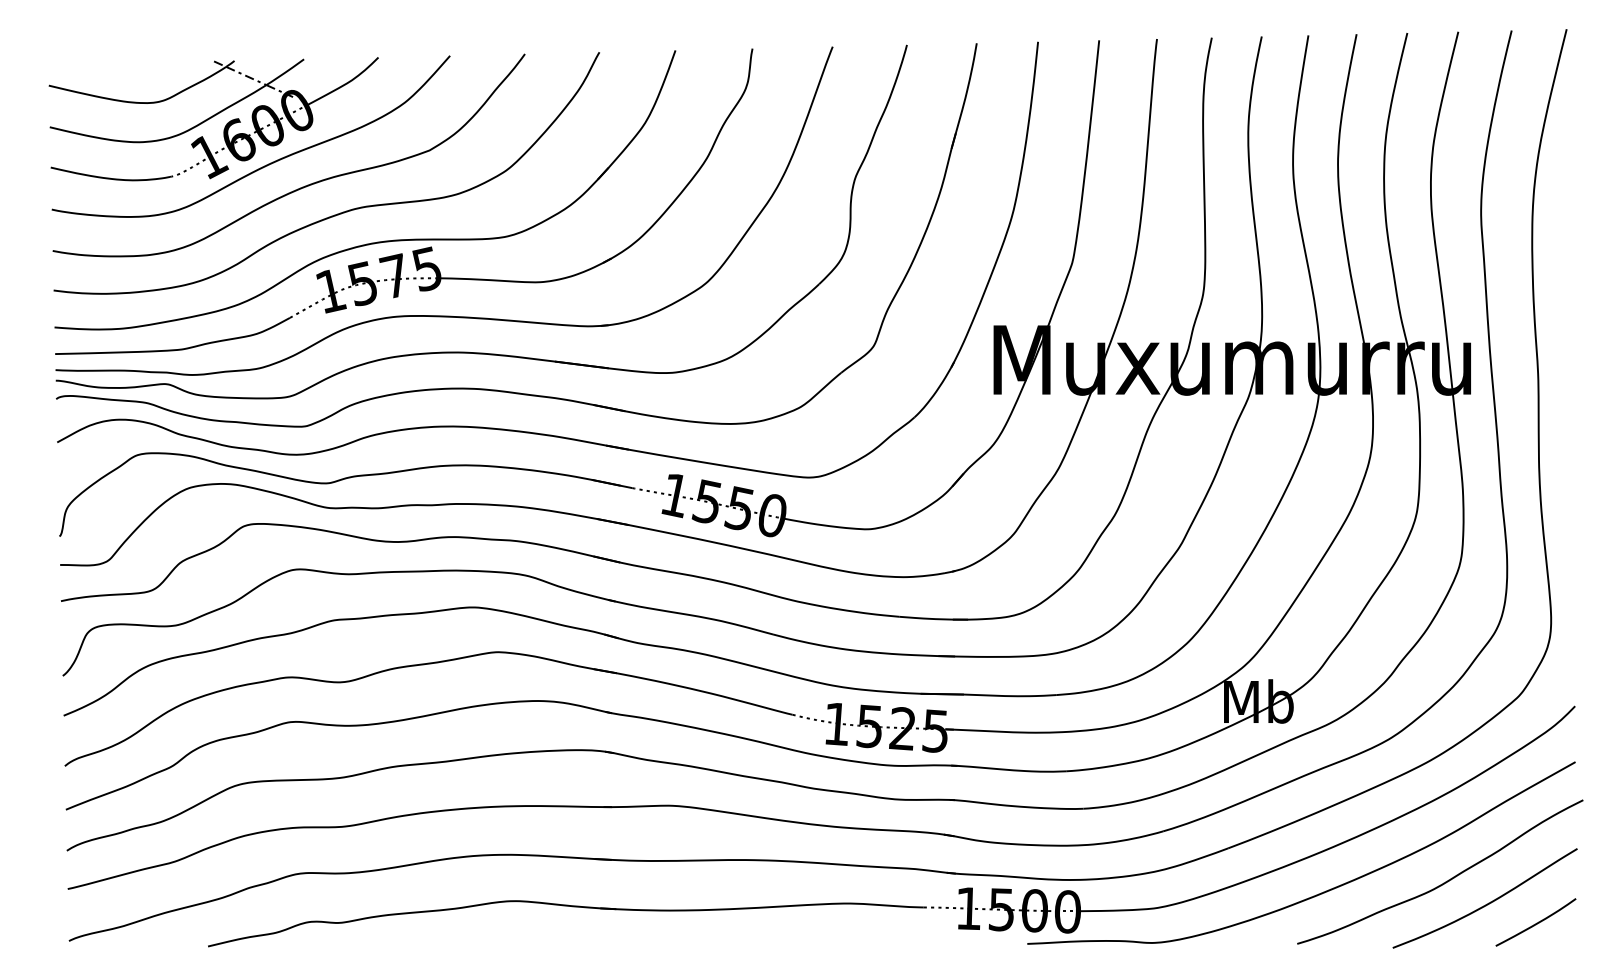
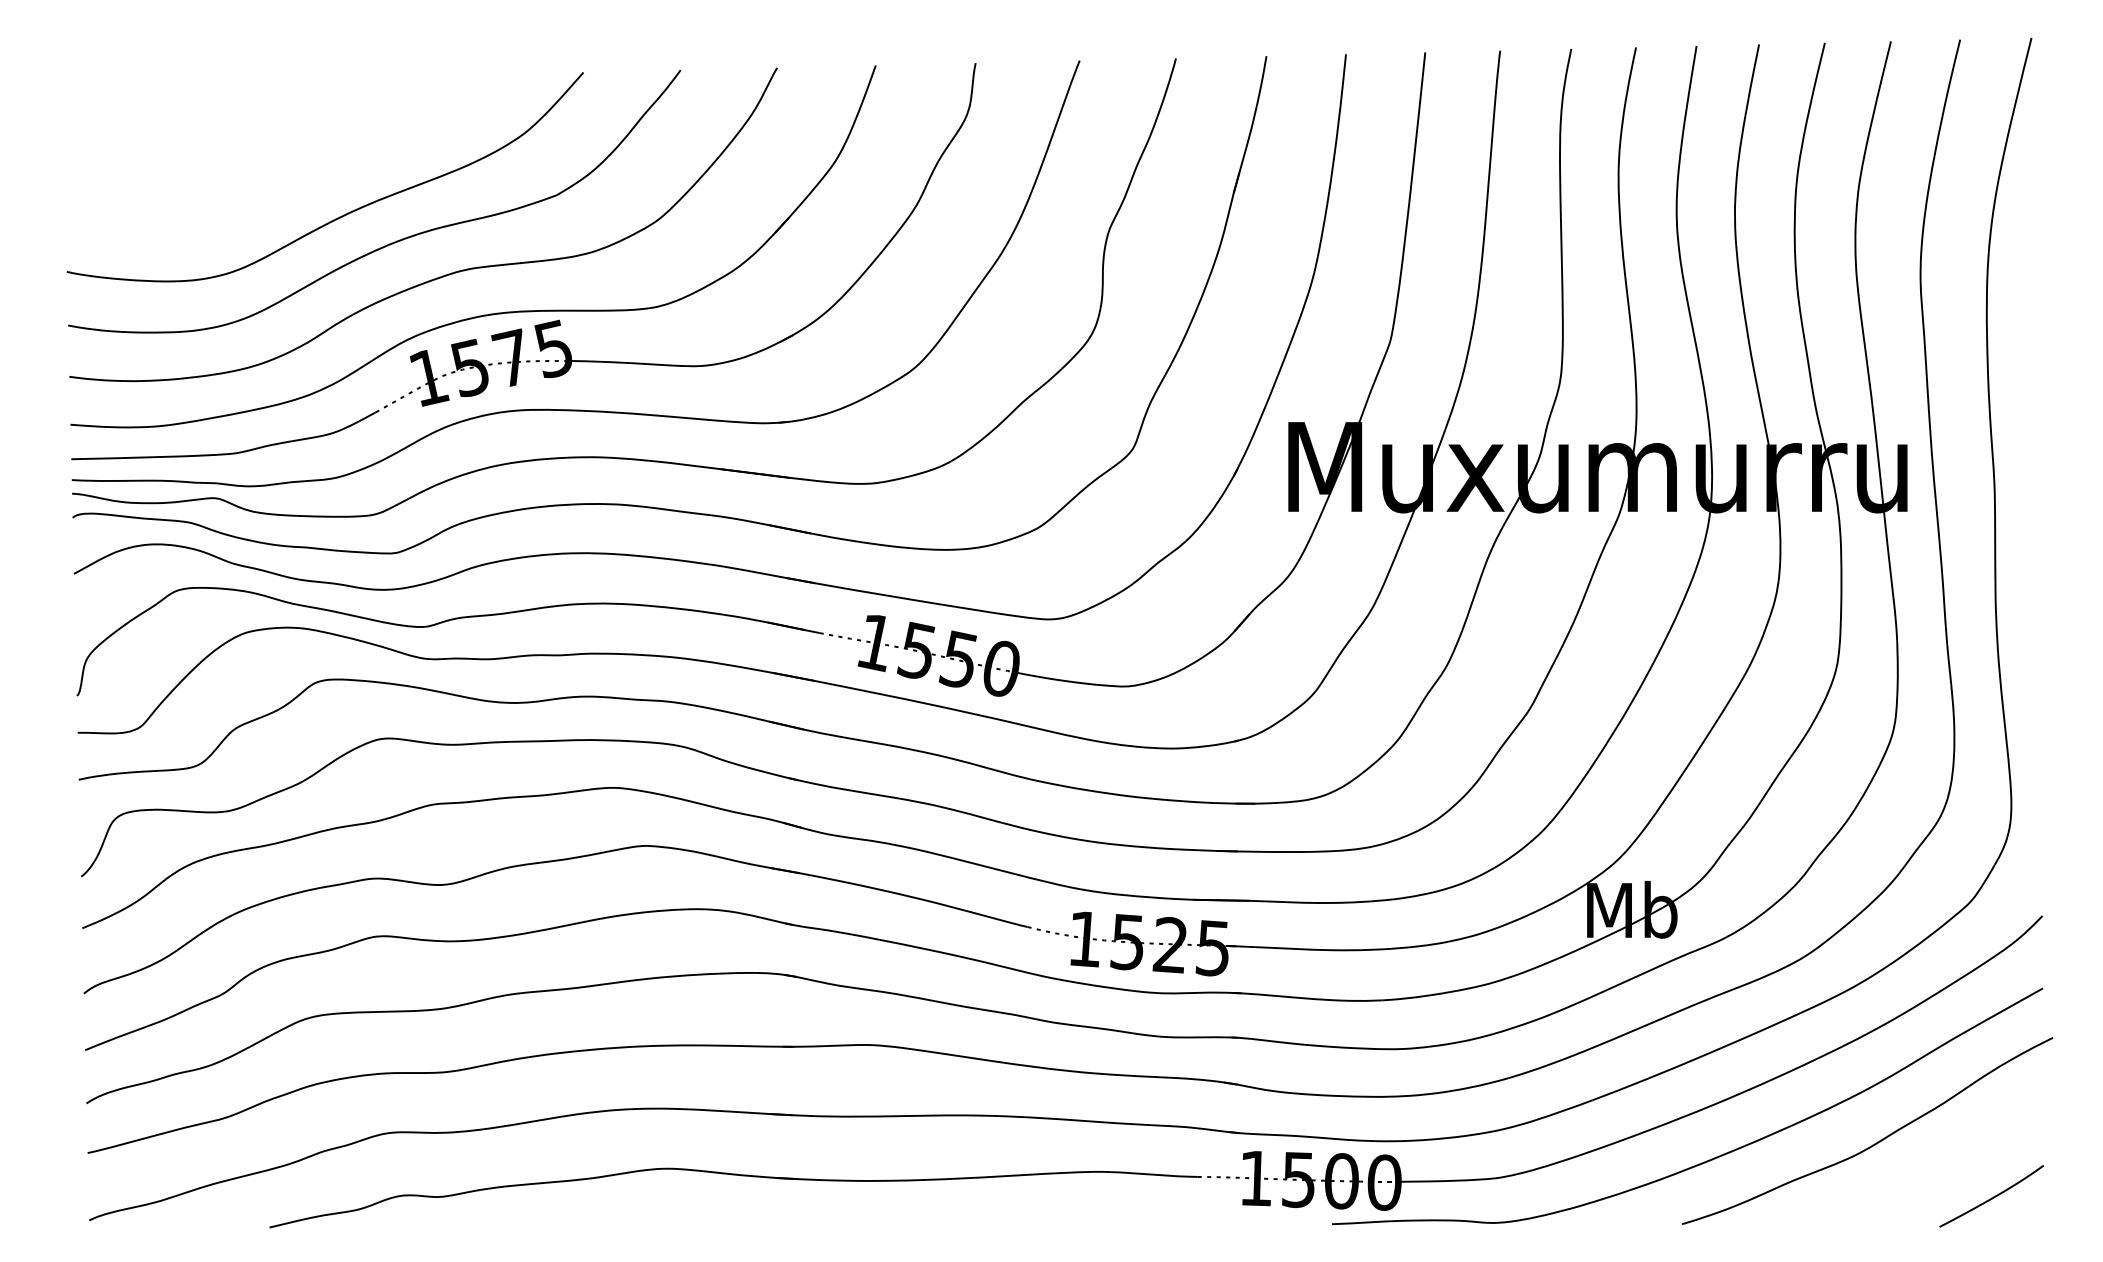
part: (213, 119) -> (276, 154), removed
curve: (1488, 903) -> (1929, 1171), removed

